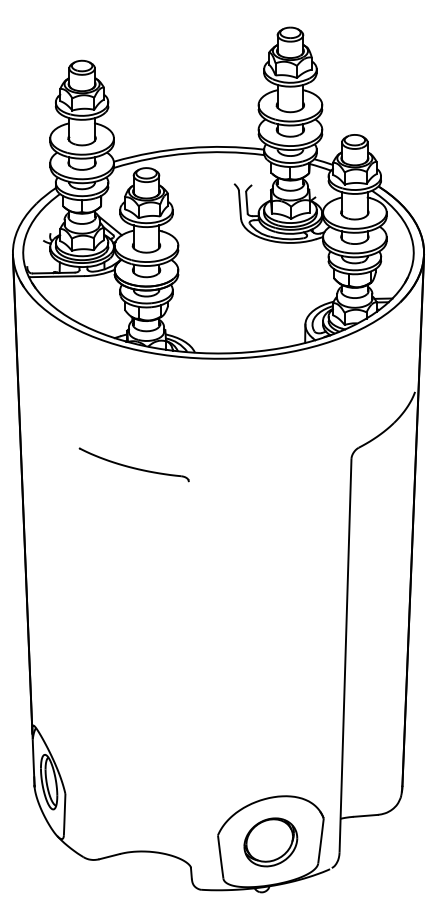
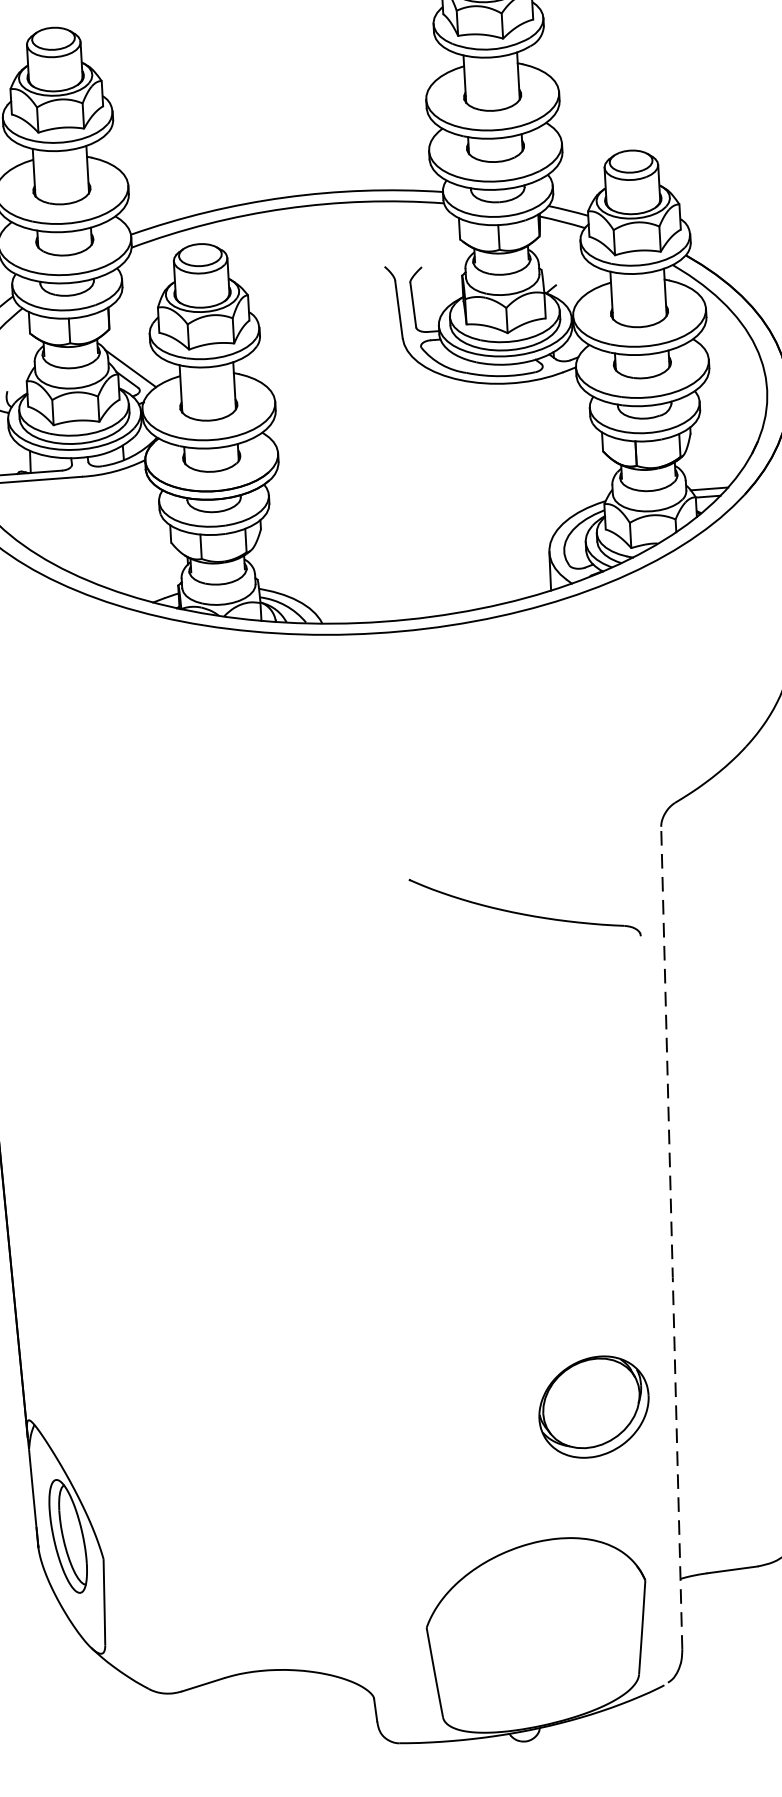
part: (133, 464) -> (523, 906), moved
line: (345, 656) -> (671, 1239), solid -> dashed
part: (270, 842) -> (593, 1407), moved

